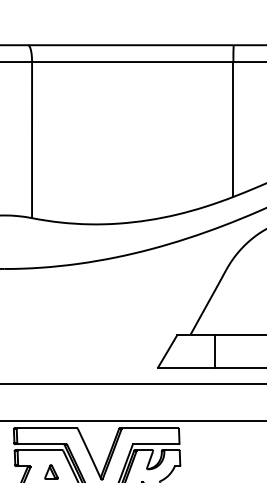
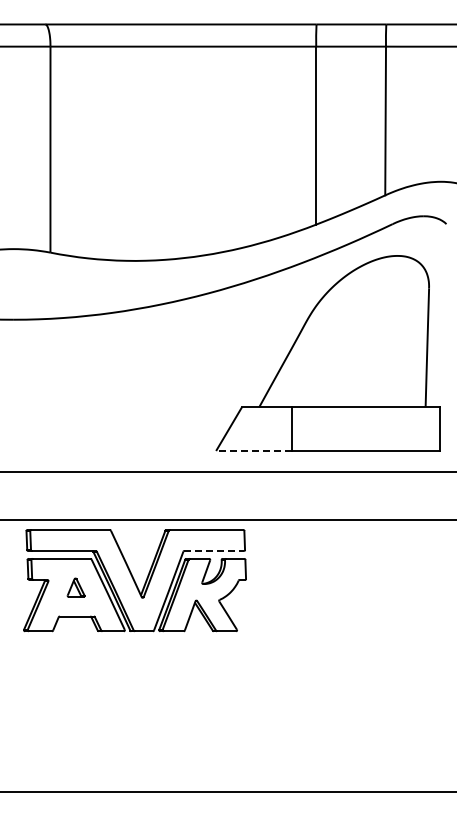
line: (185, 368) -> (253, 451), solid -> dashed
line: (156, 444) -> (214, 551), solid -> dashed

